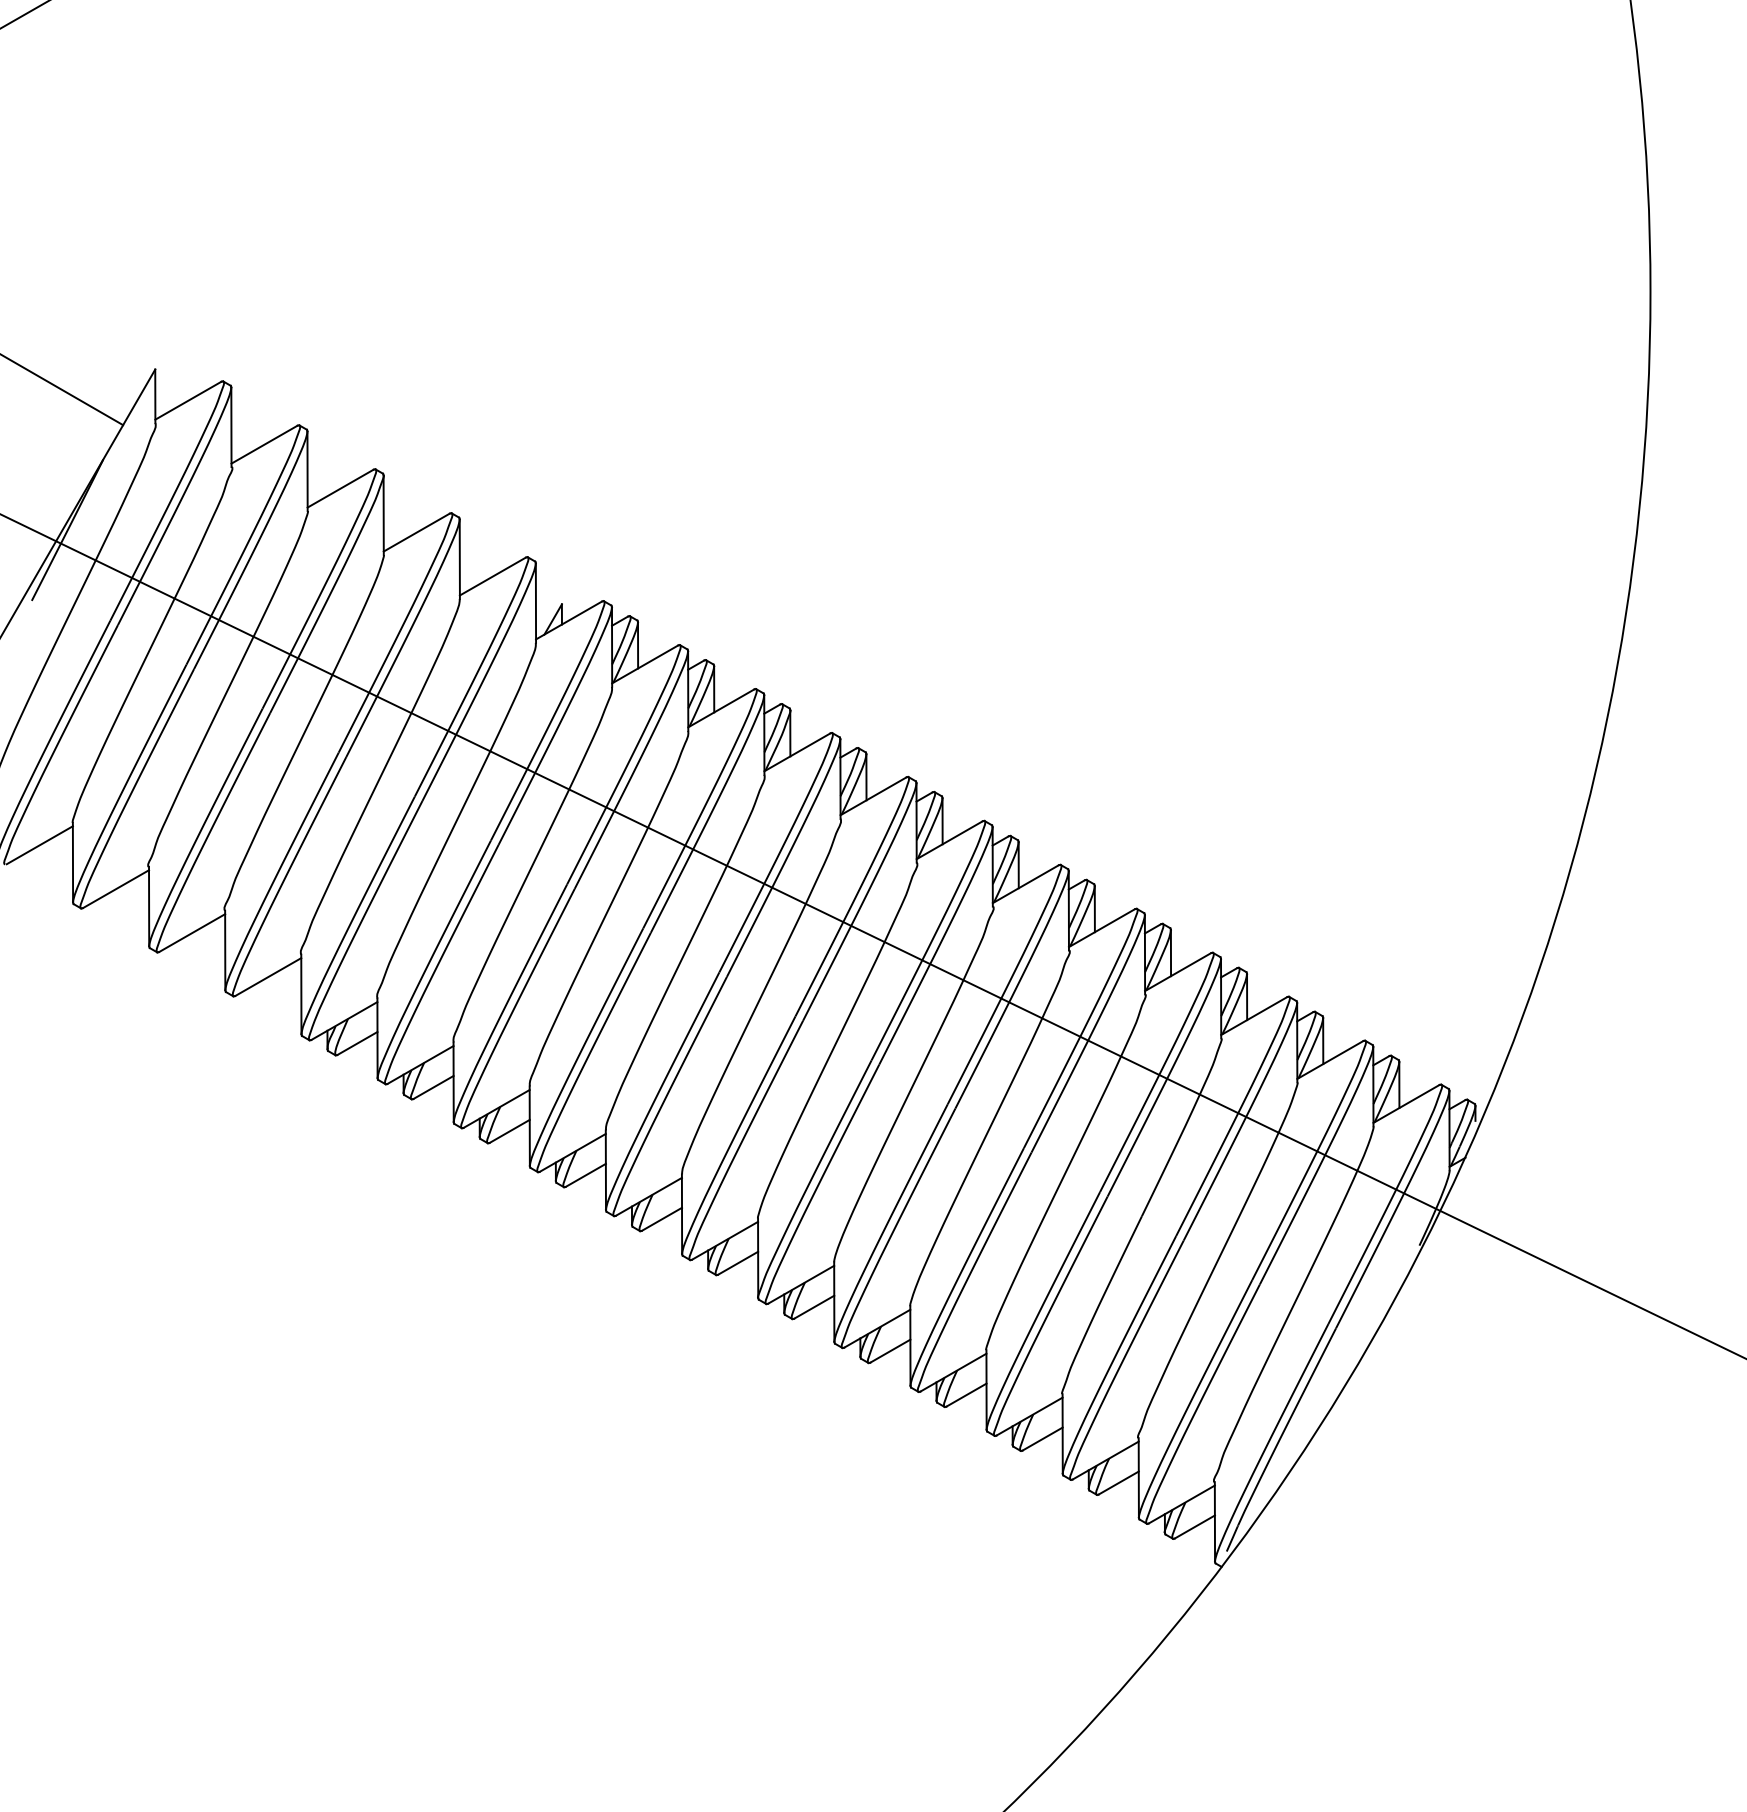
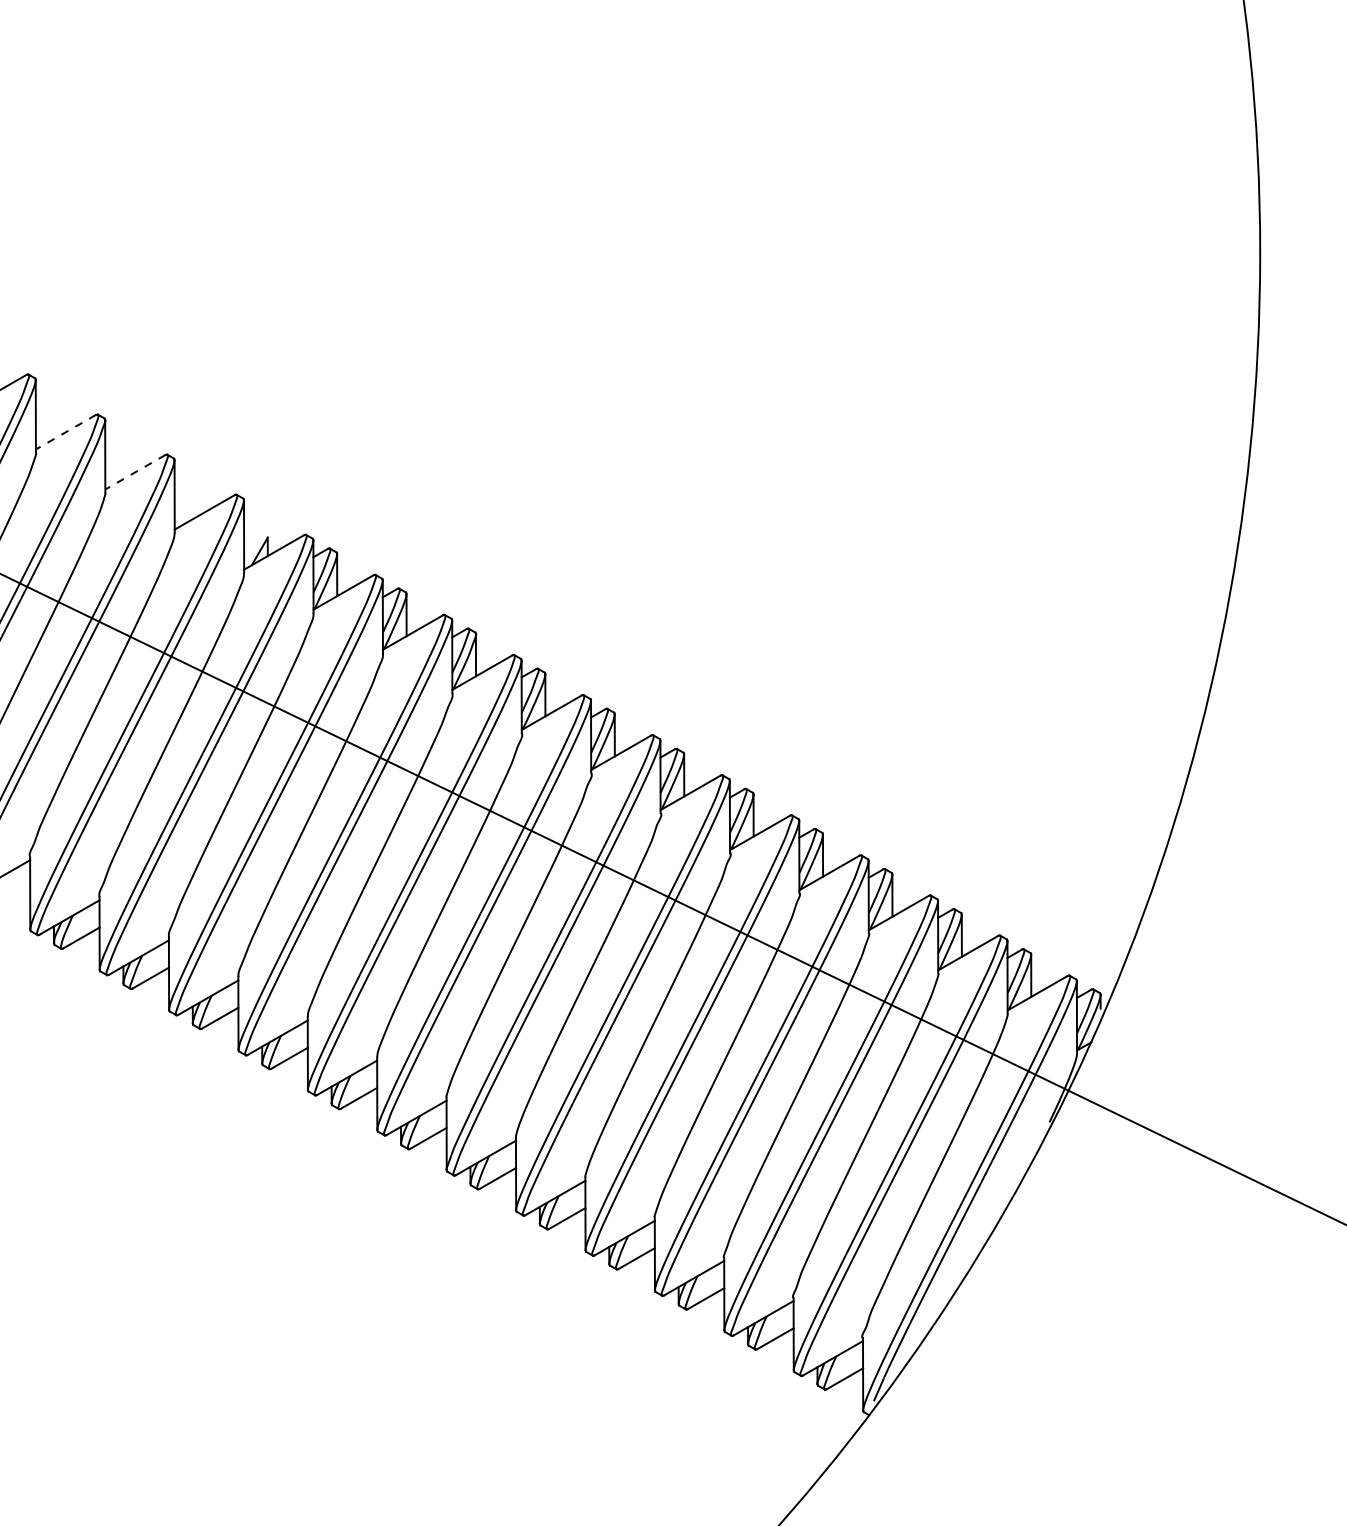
line: (340, 488) -> (65, 432), solid -> dashed
line: (416, 532) -> (135, 472), solid -> dashed

